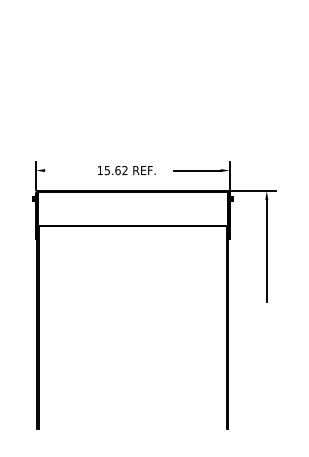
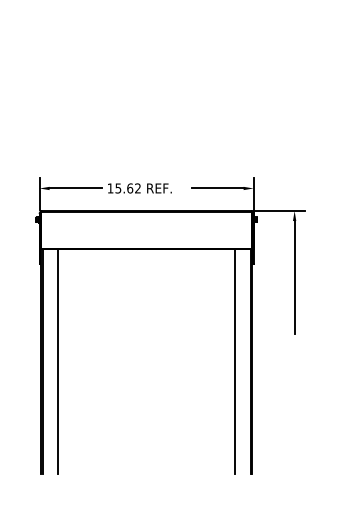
line: (68, 170) -> (75, 188), added
line: (53, 327) -> (58, 361), added
line: (212, 327) -> (234, 361), added

